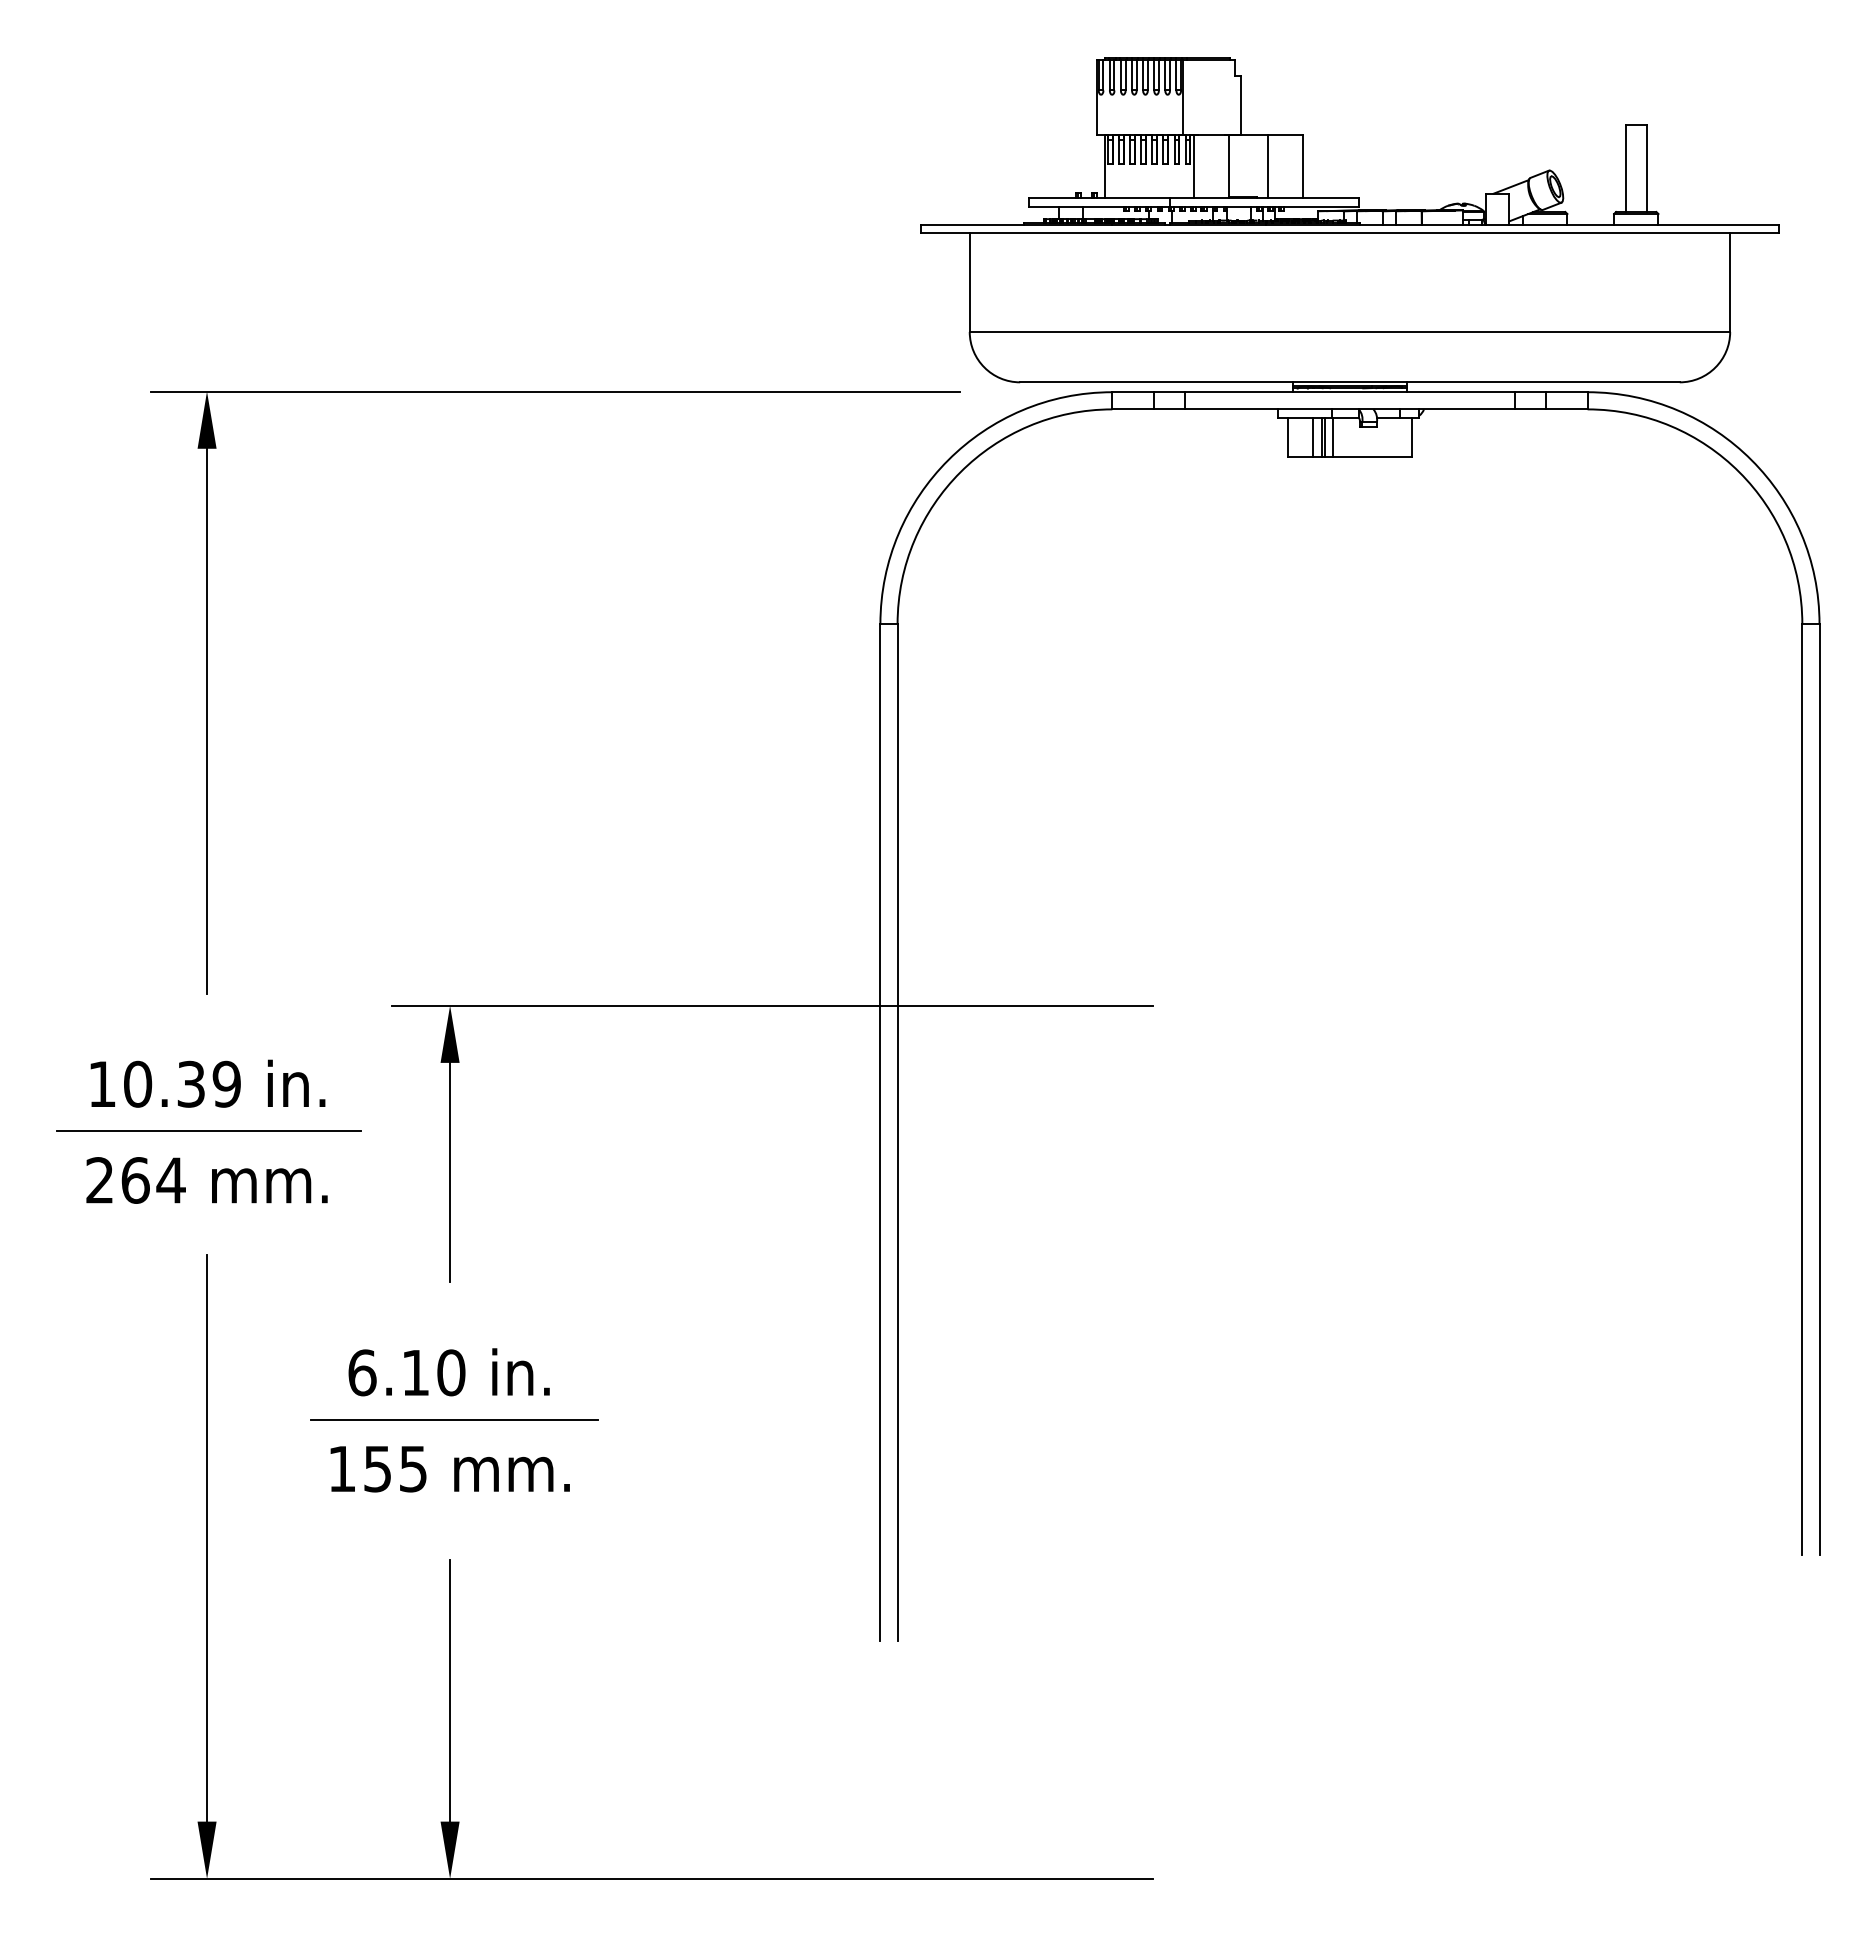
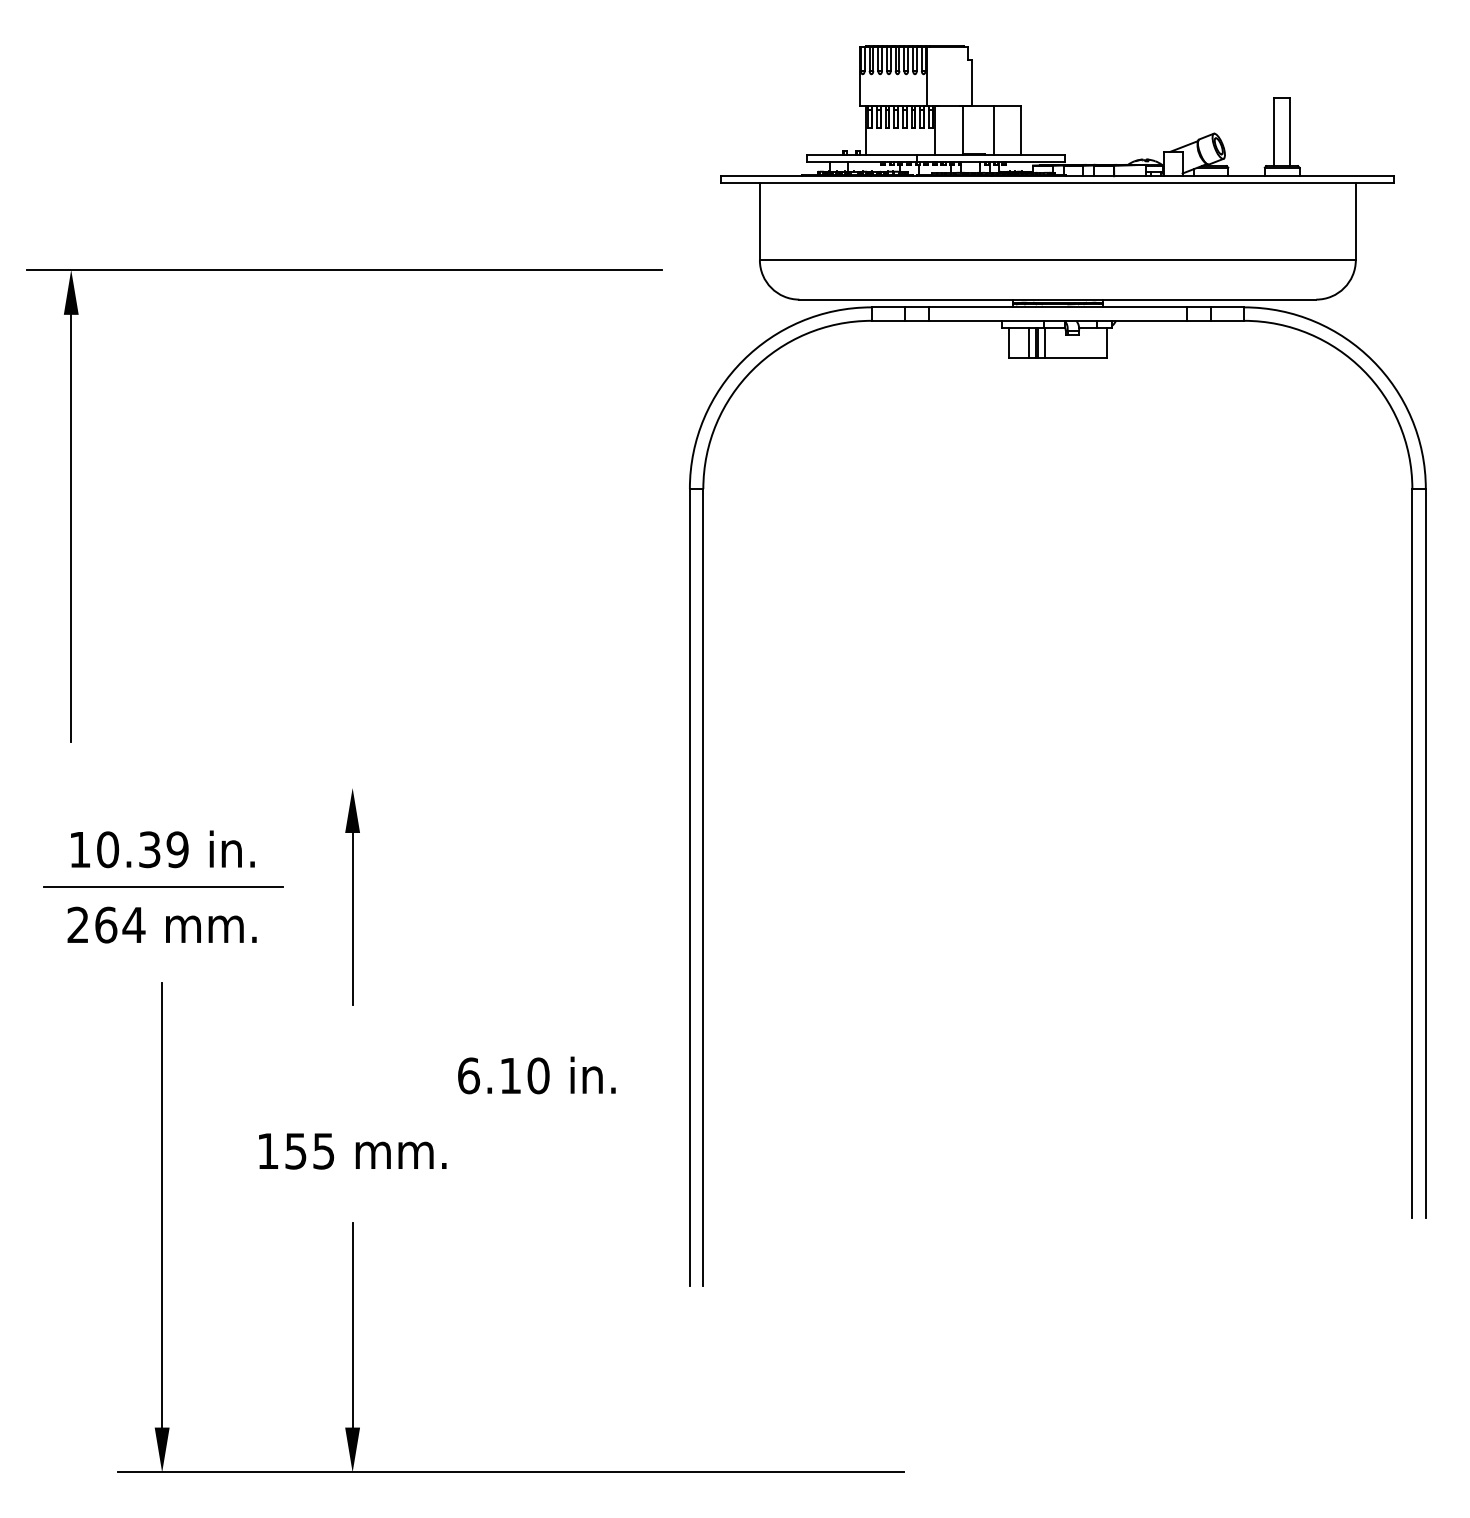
part: (555, 392) -> (344, 270), moved
line: (772, 1005) -> (605, 787), removed
text: (448, 1372) -> (536, 1075), moved
line: (454, 1419) -> (356, 1112), removed

